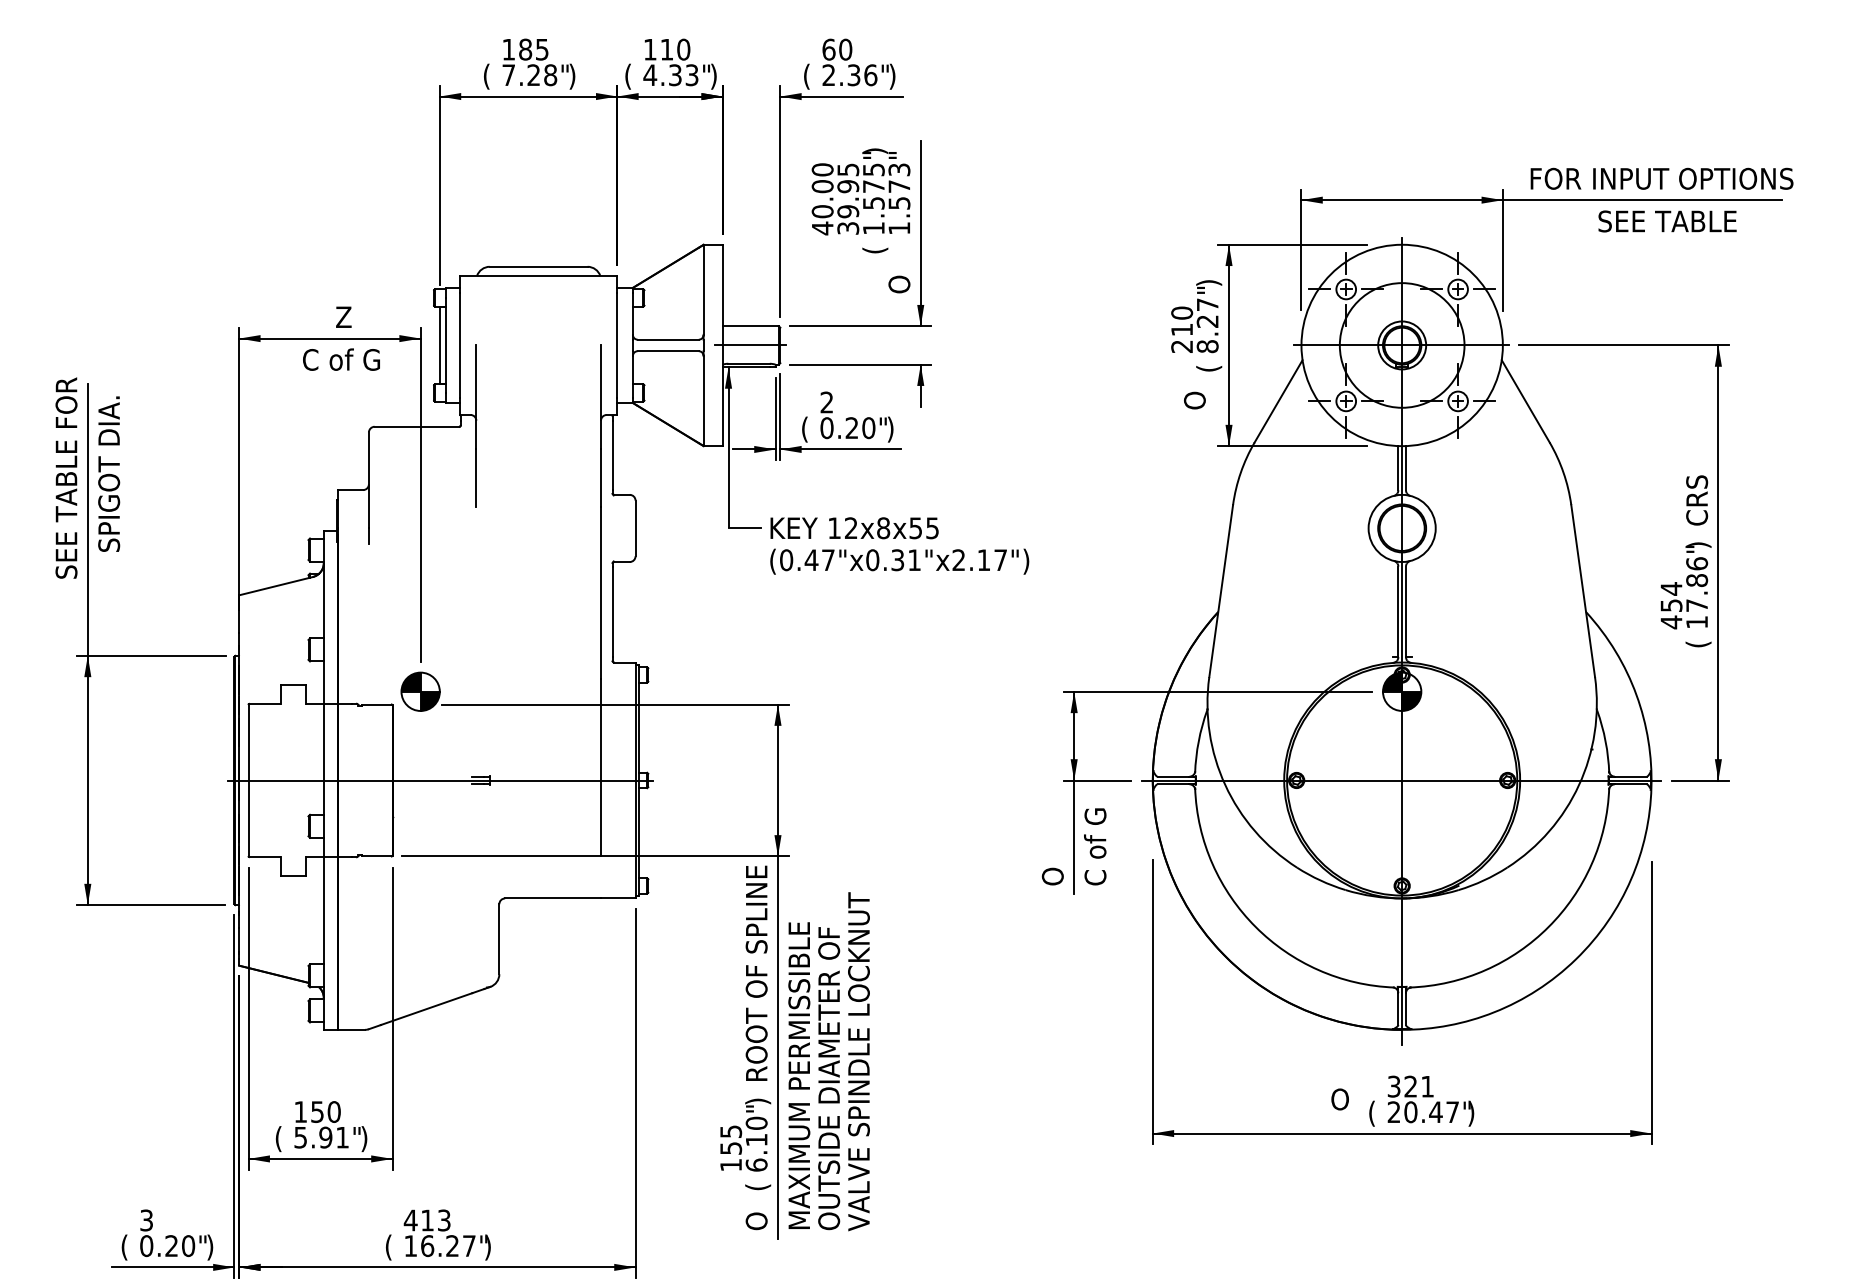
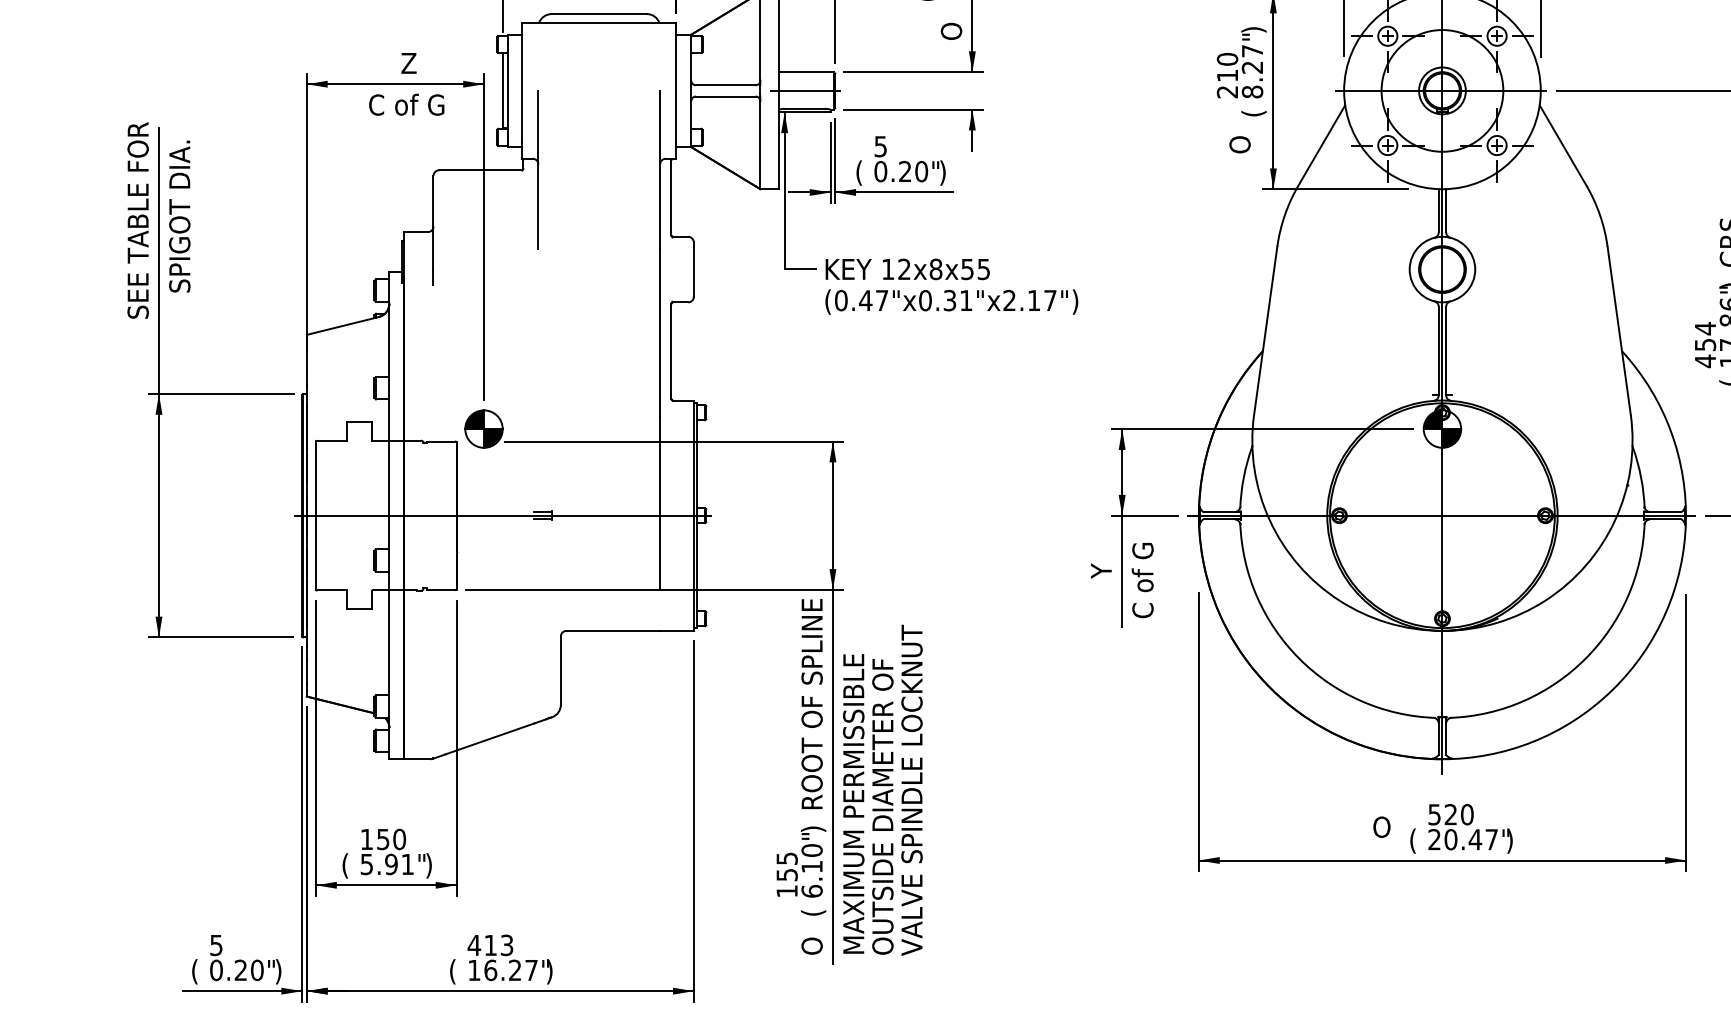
text: (826, 402) -> (880, 146), 2 -> 5
text: (1052, 857) -> (1101, 590), O -> Y
text: (1411, 1086) -> (1451, 814), 321 -> 520
text: (146, 1219) -> (216, 944), 3 -> 5

